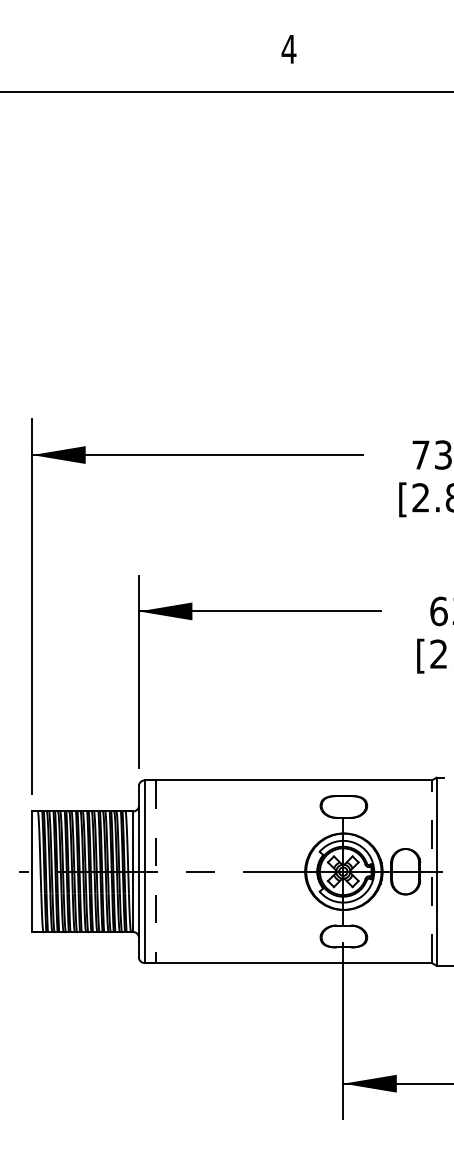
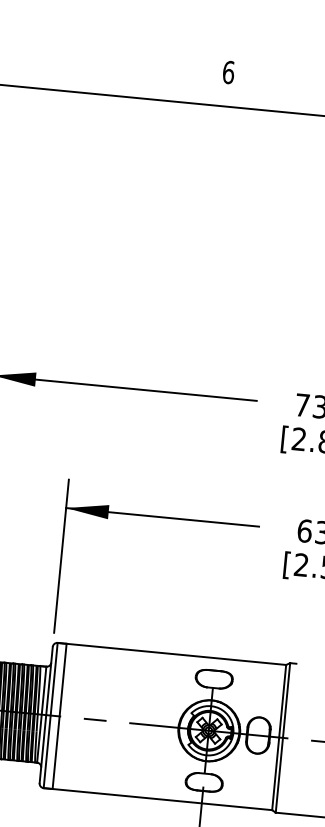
text: (288, 49) -> (228, 72), 4 -> 6
line: (431, 871) -> (278, 737), dashed -> solid
line: (155, 872) -> (59, 716), dashed -> solid

